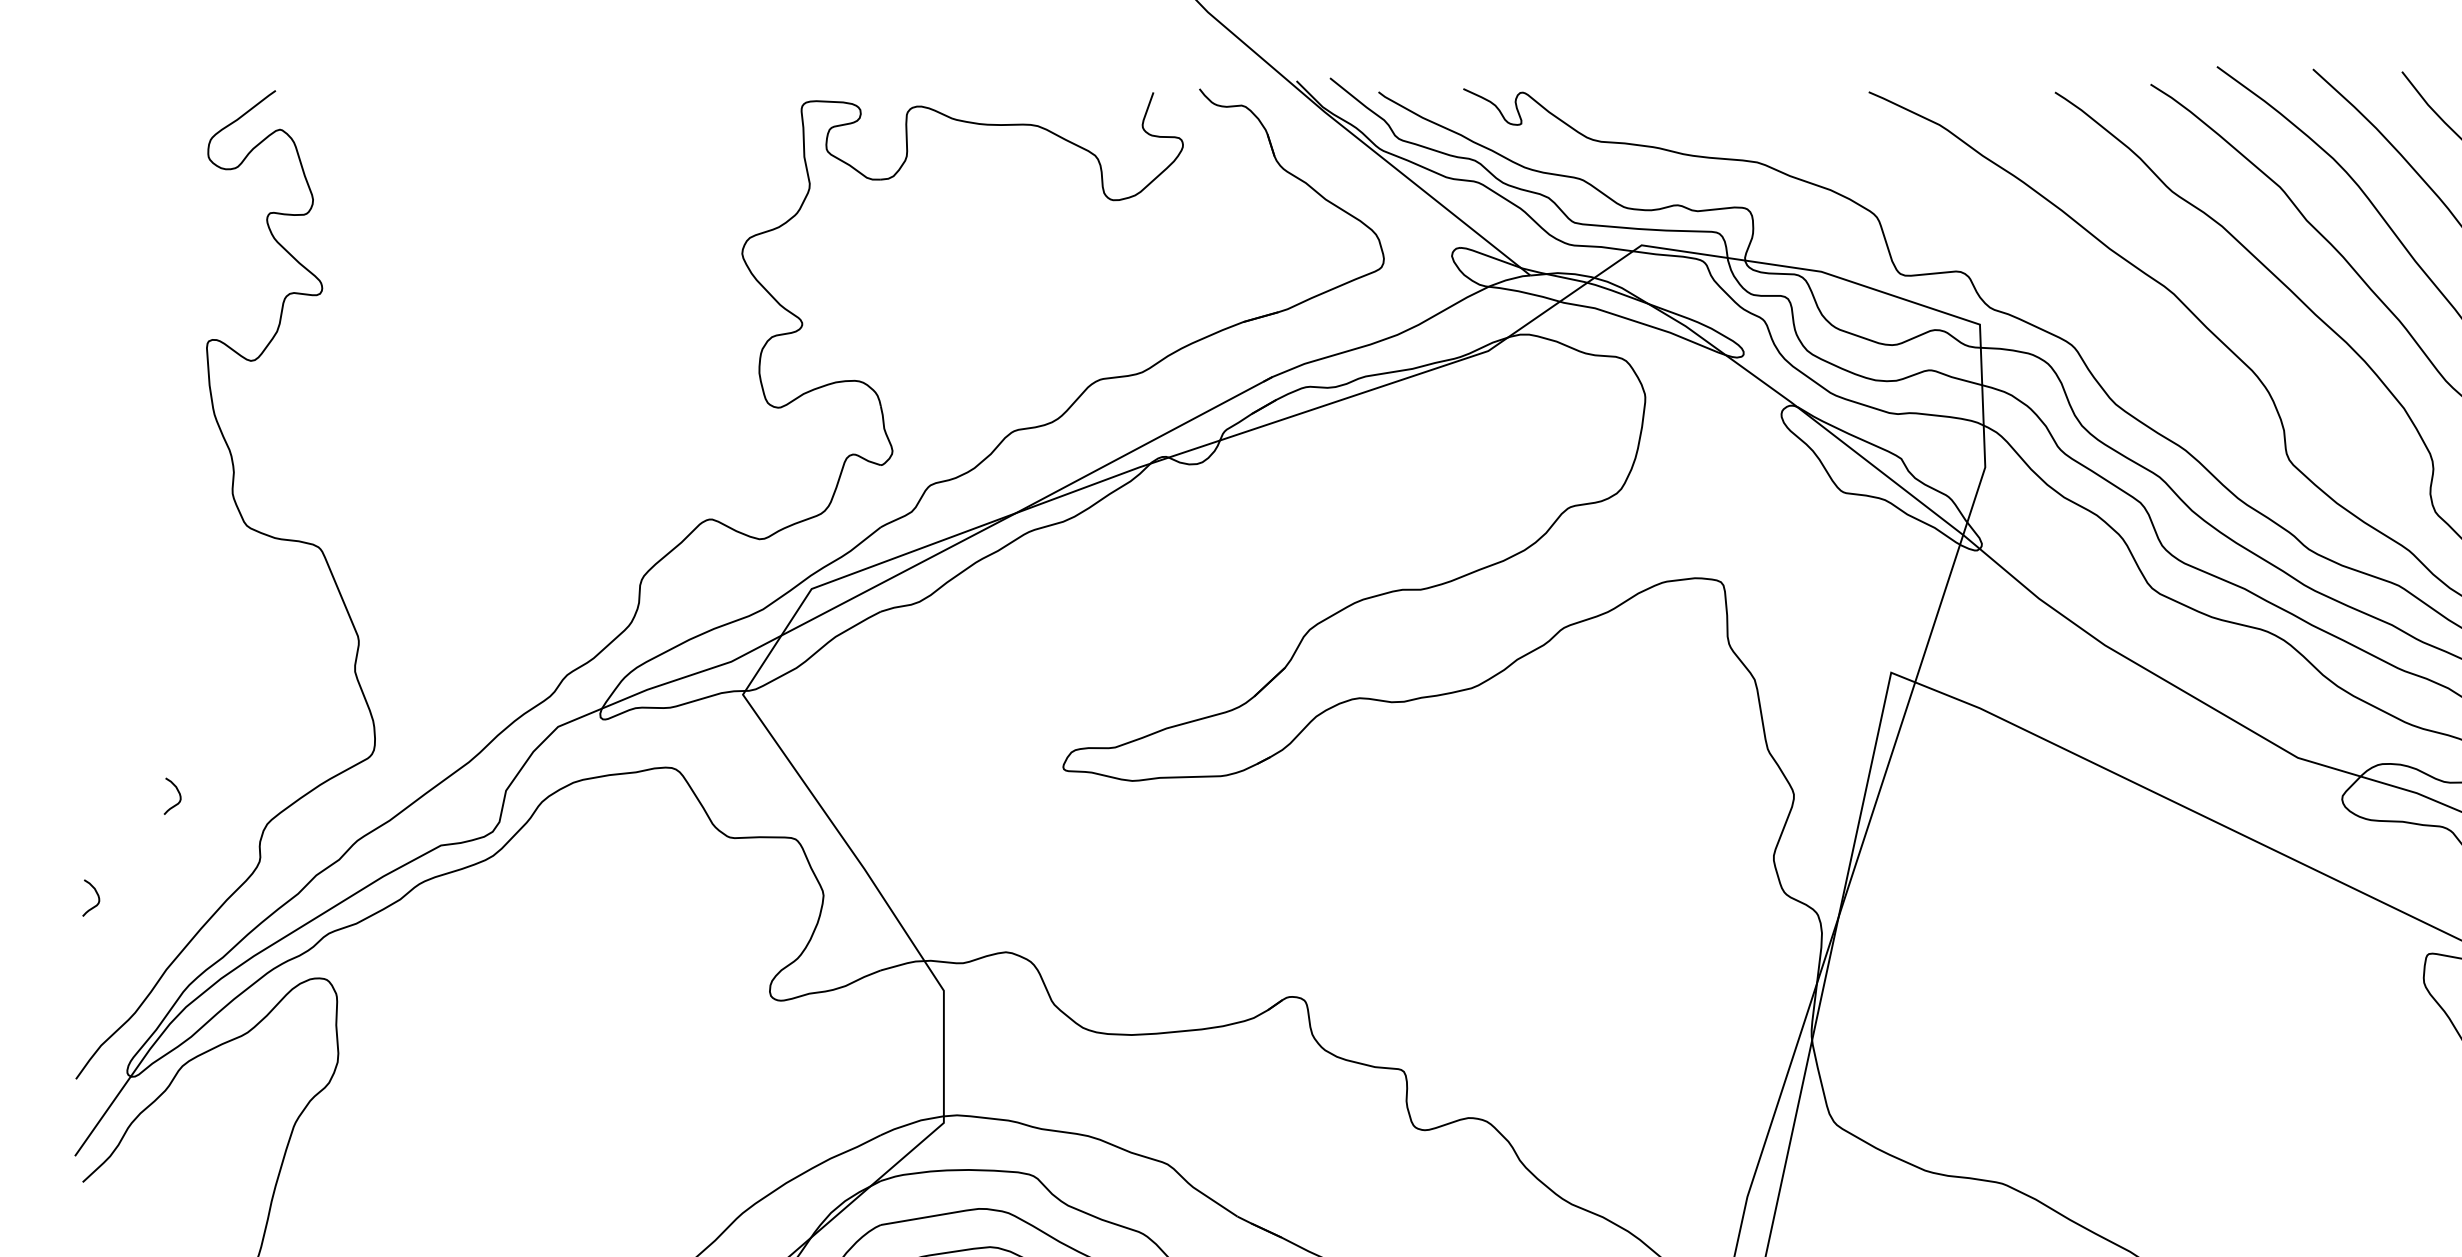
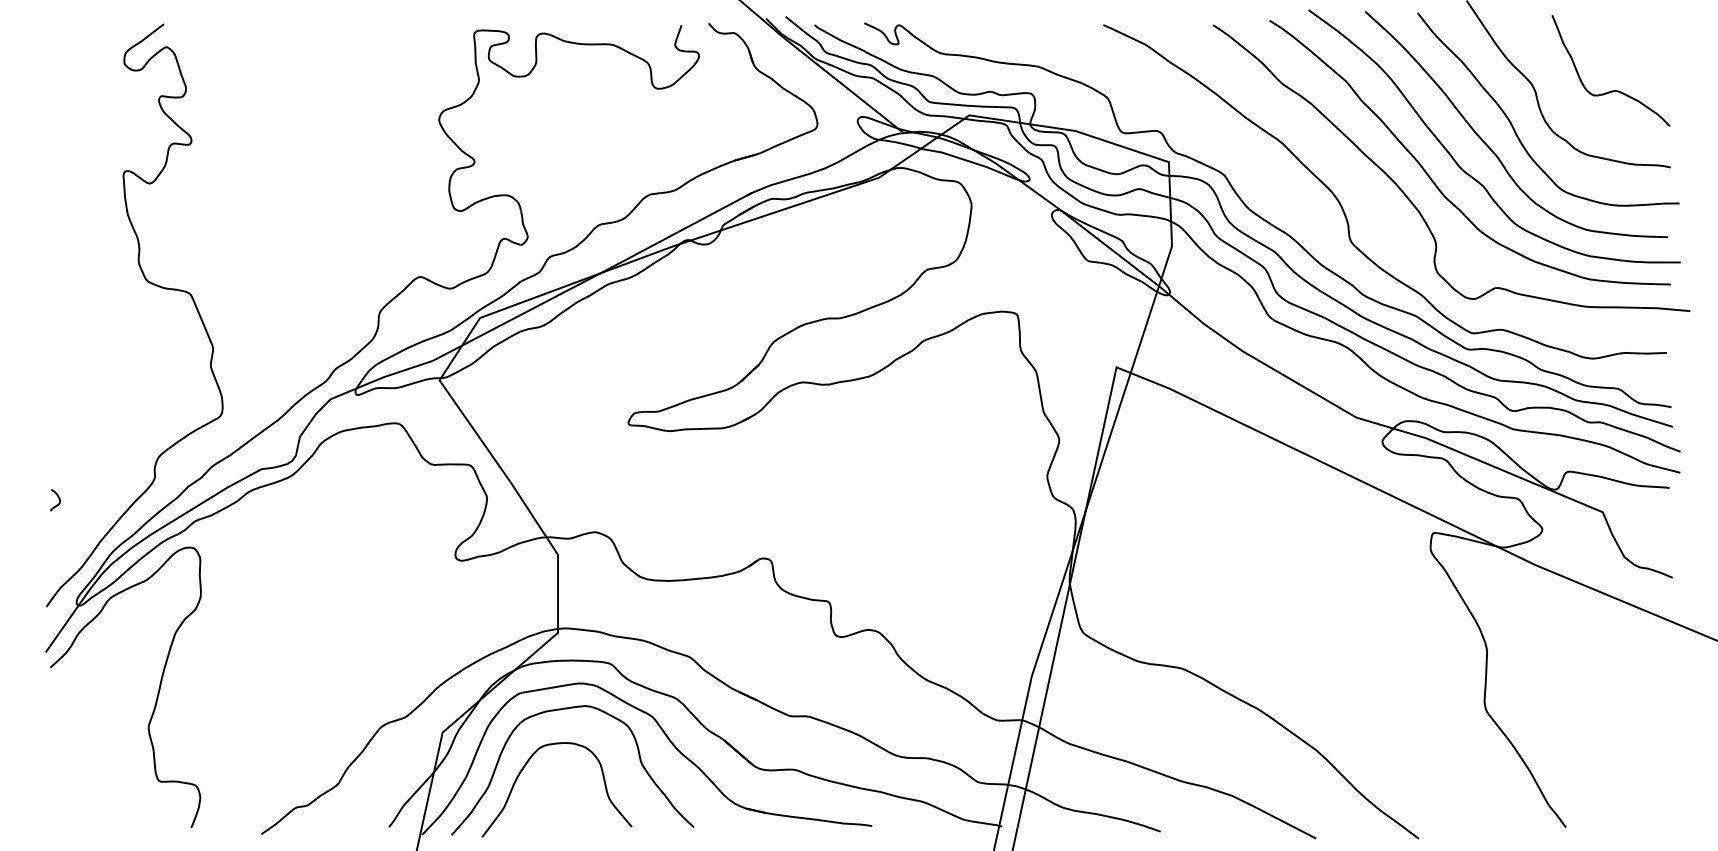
curve: (178, 795) -> (106, 439), removed

